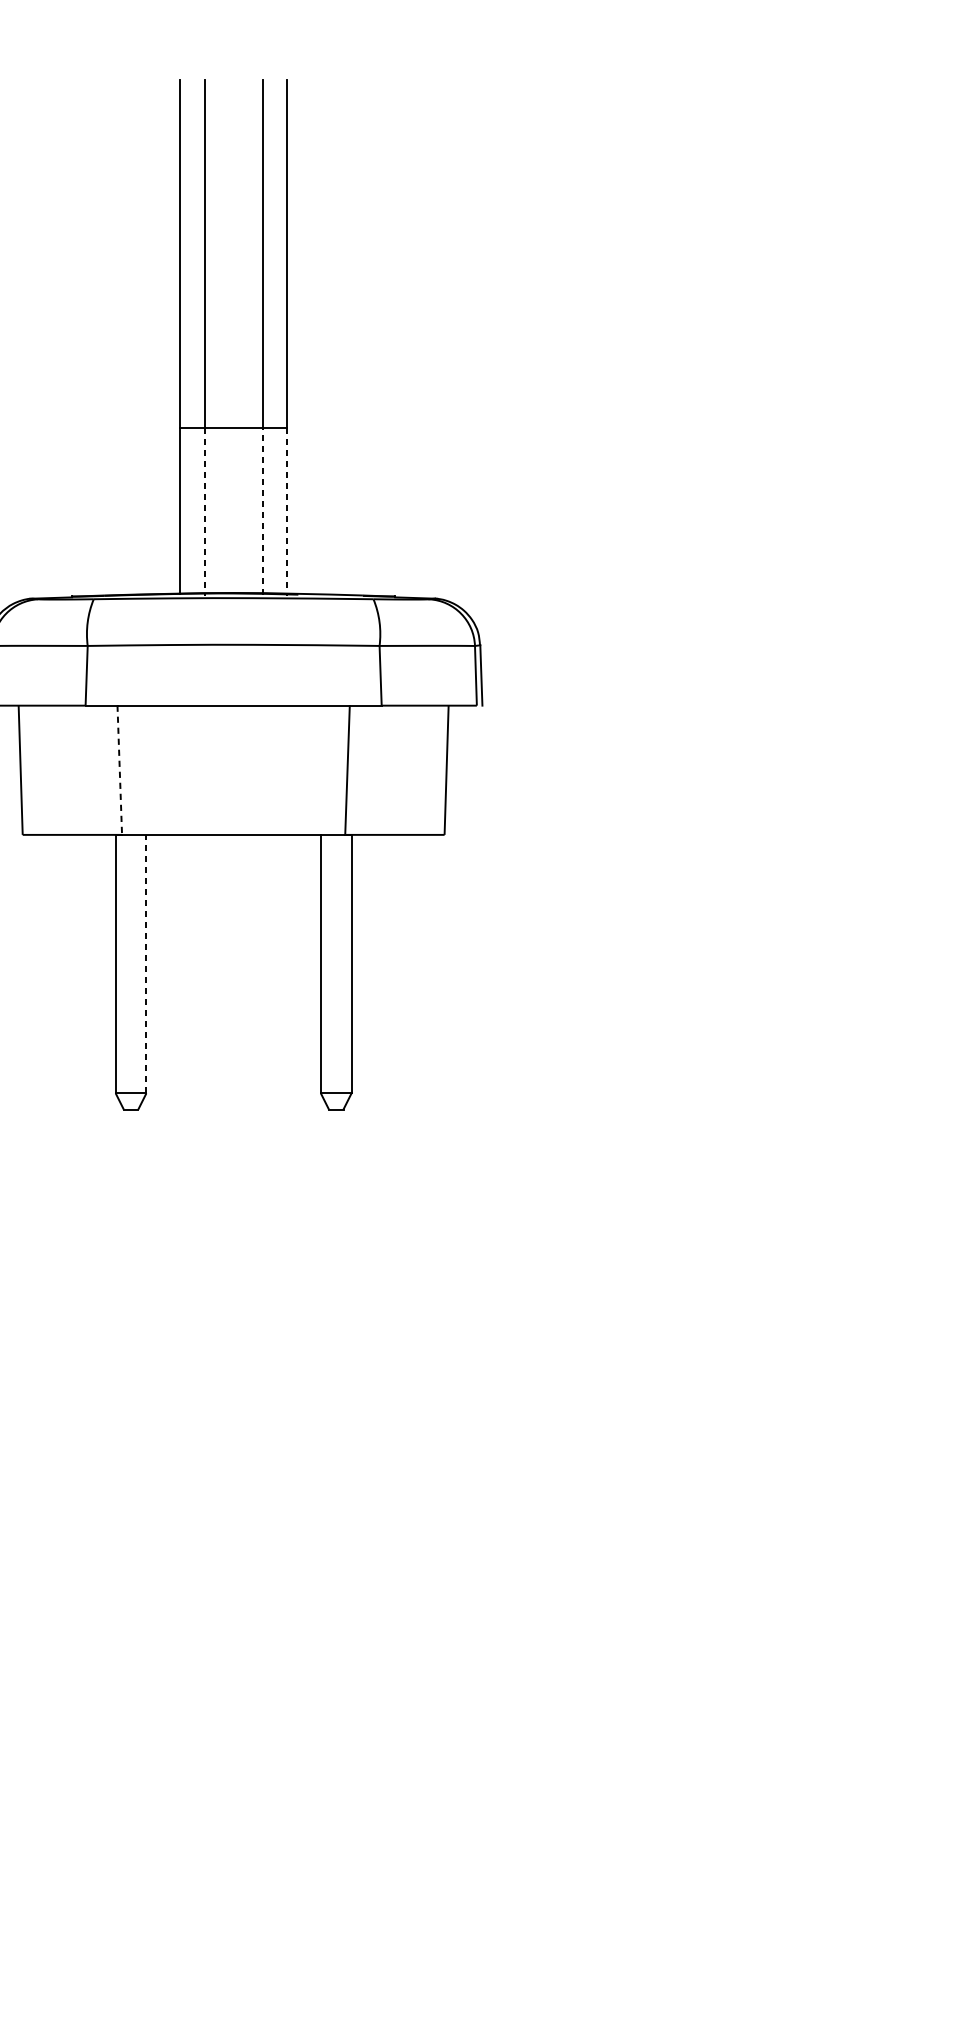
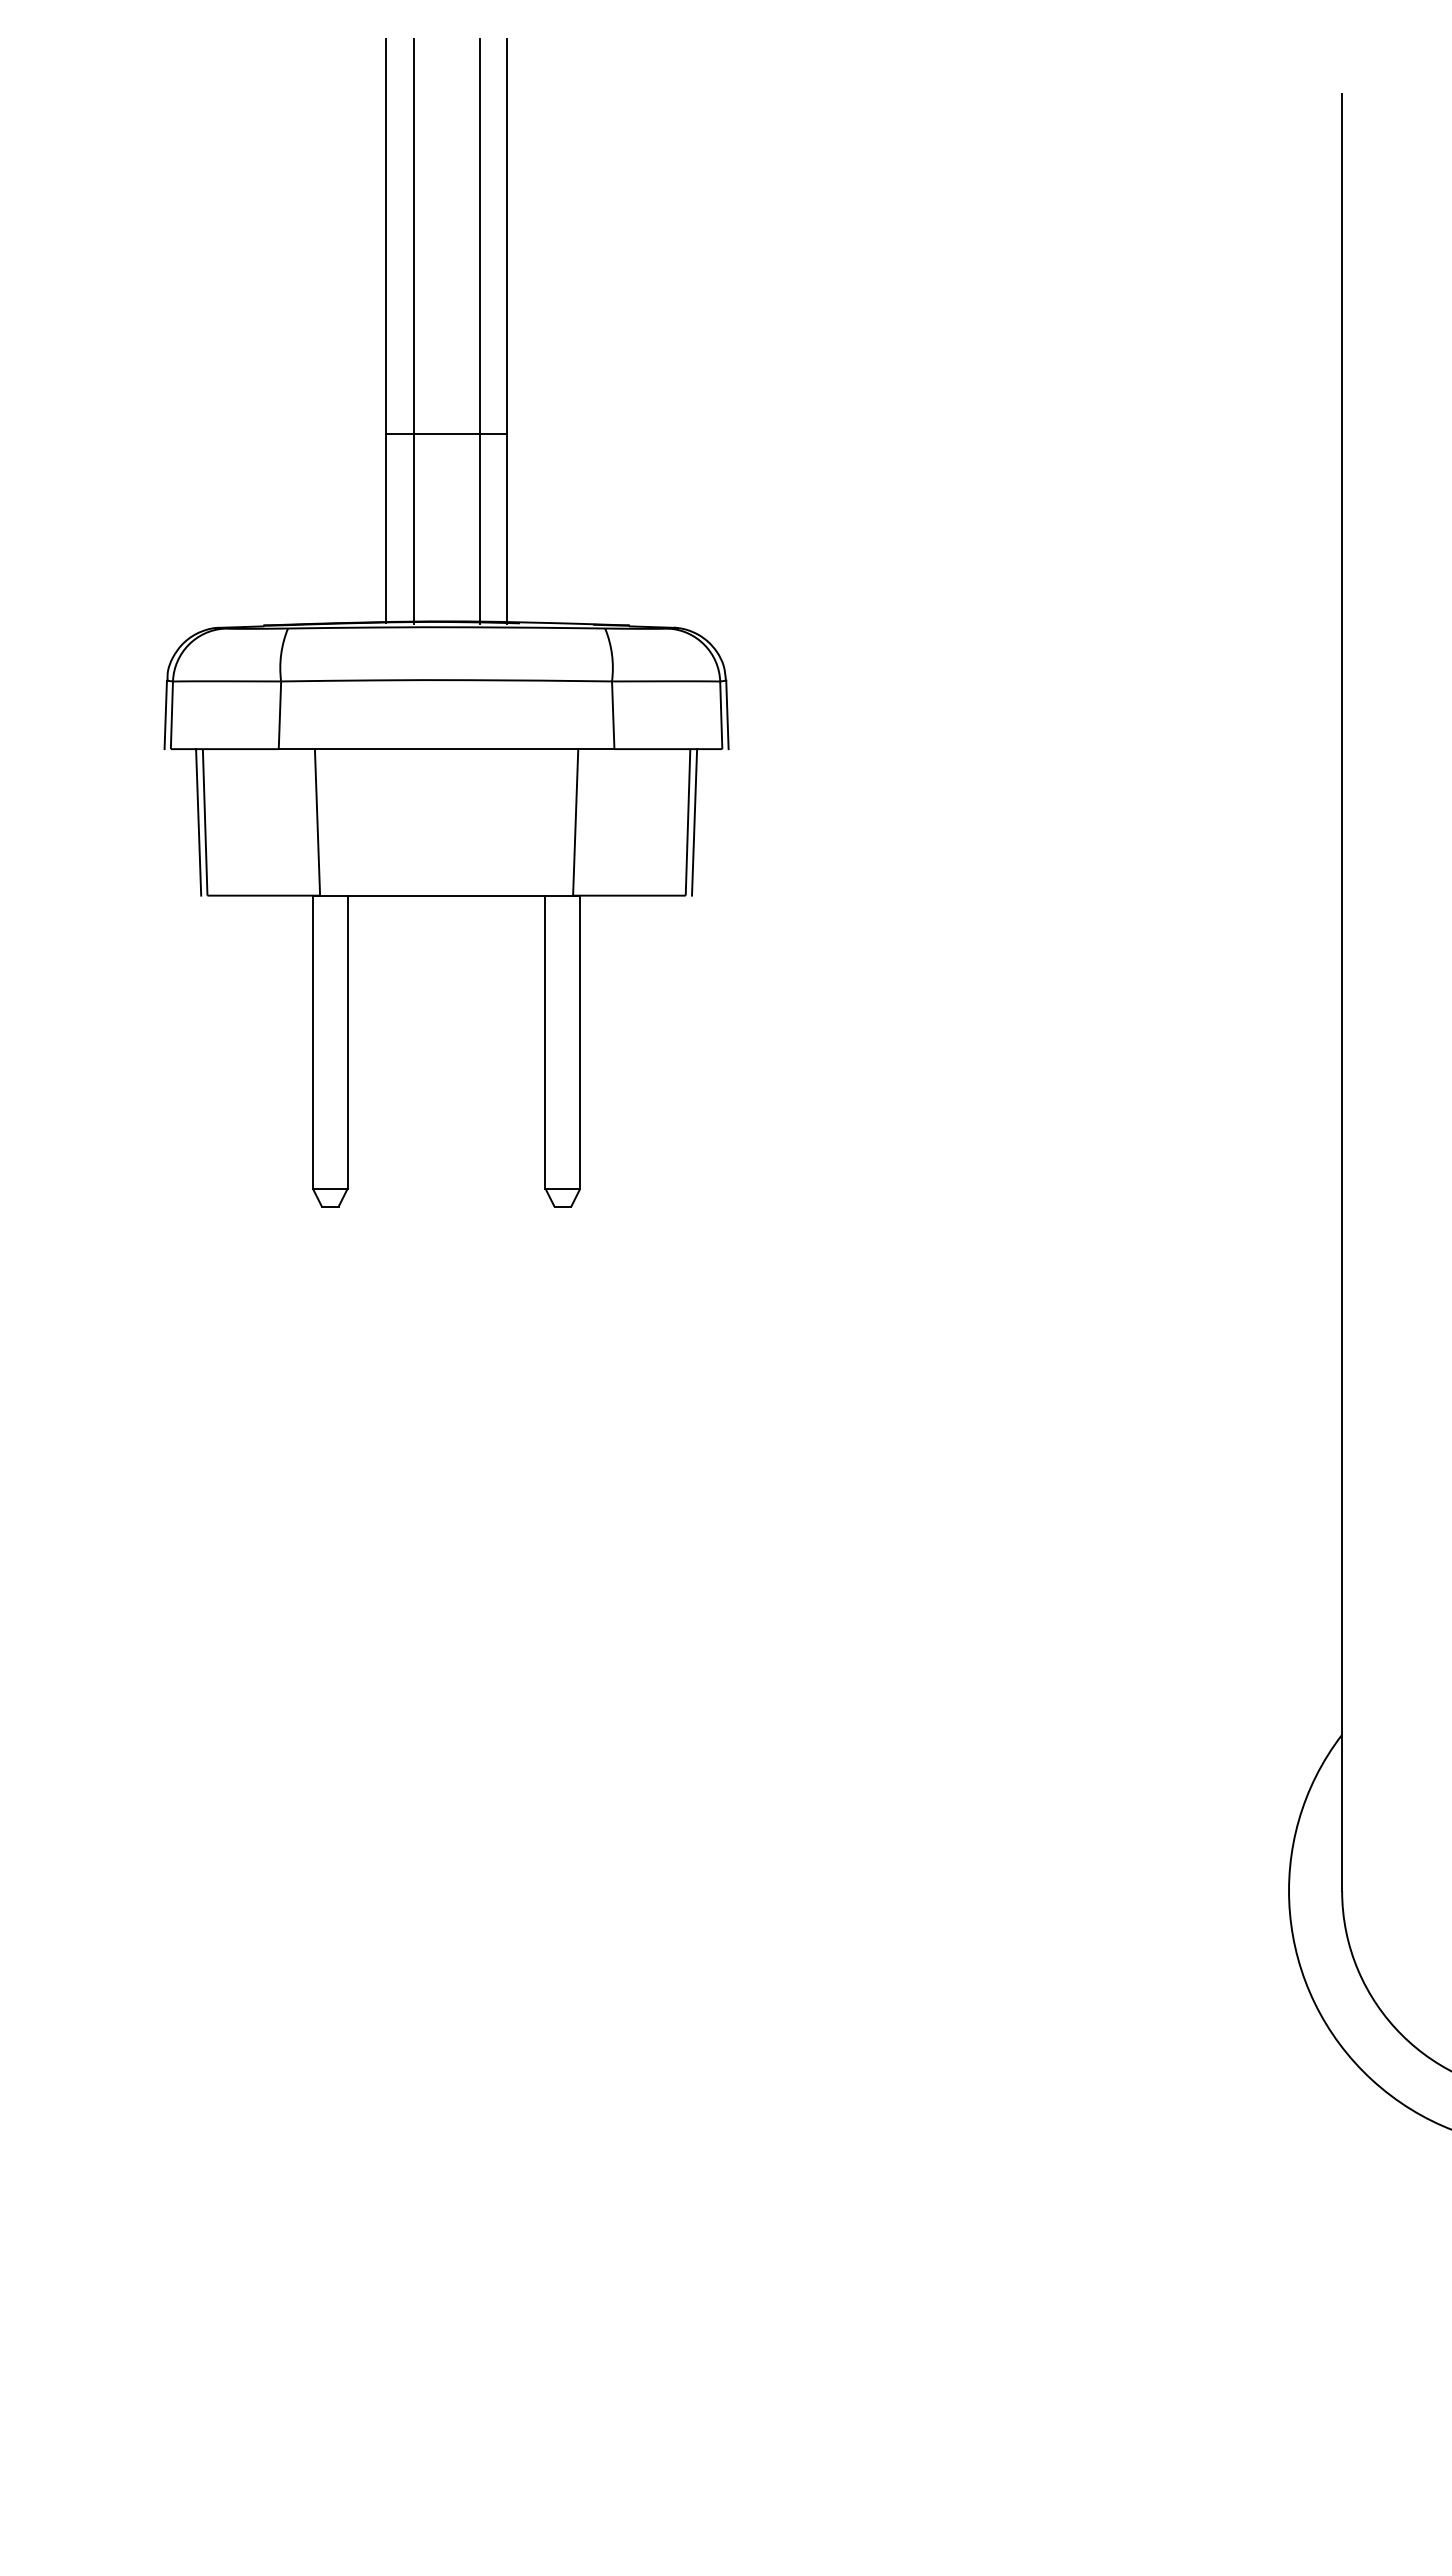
line: (204, 511) -> (413, 529), dashed -> solid
line: (262, 511) -> (479, 528), dashed -> solid
line: (287, 511) -> (507, 529), dashed -> solid
line: (14, 770) -> (198, 822), added
line: (119, 770) -> (317, 822), dashed -> solid
line: (452, 770) -> (694, 822), added
line: (146, 964) -> (347, 1042), dashed -> solid

